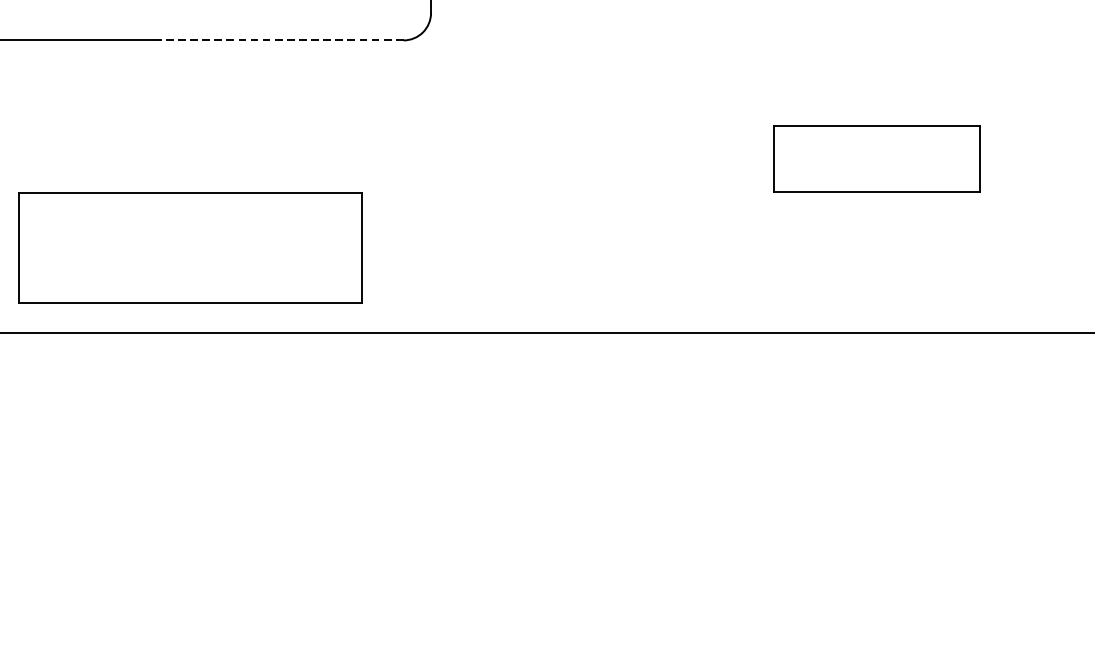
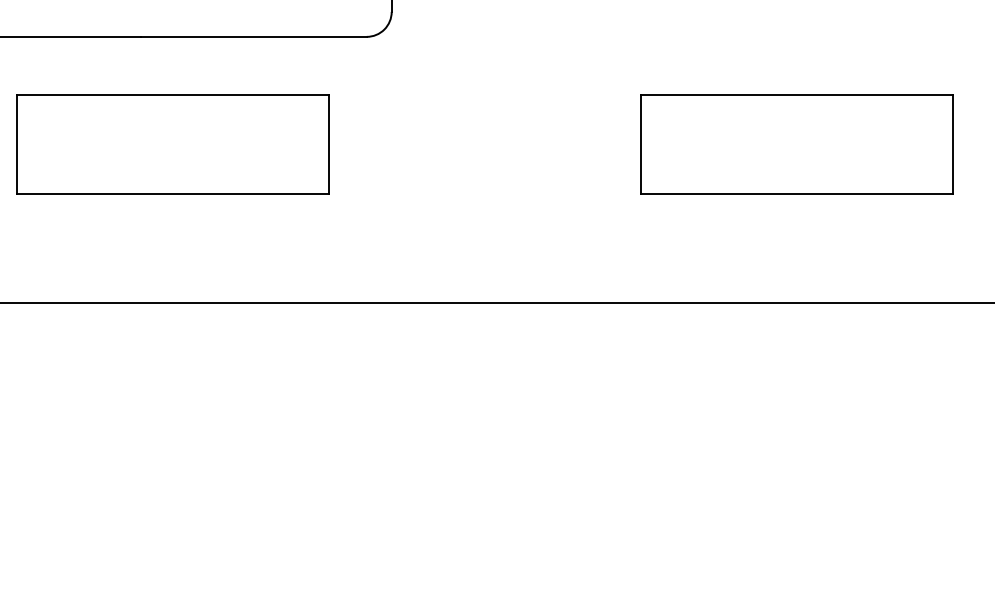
line: (278, 40) -> (253, 36), dashed -> solid
part: (876, 158) -> (796, 144), size x1.67
part: (189, 248) -> (172, 144), moved

